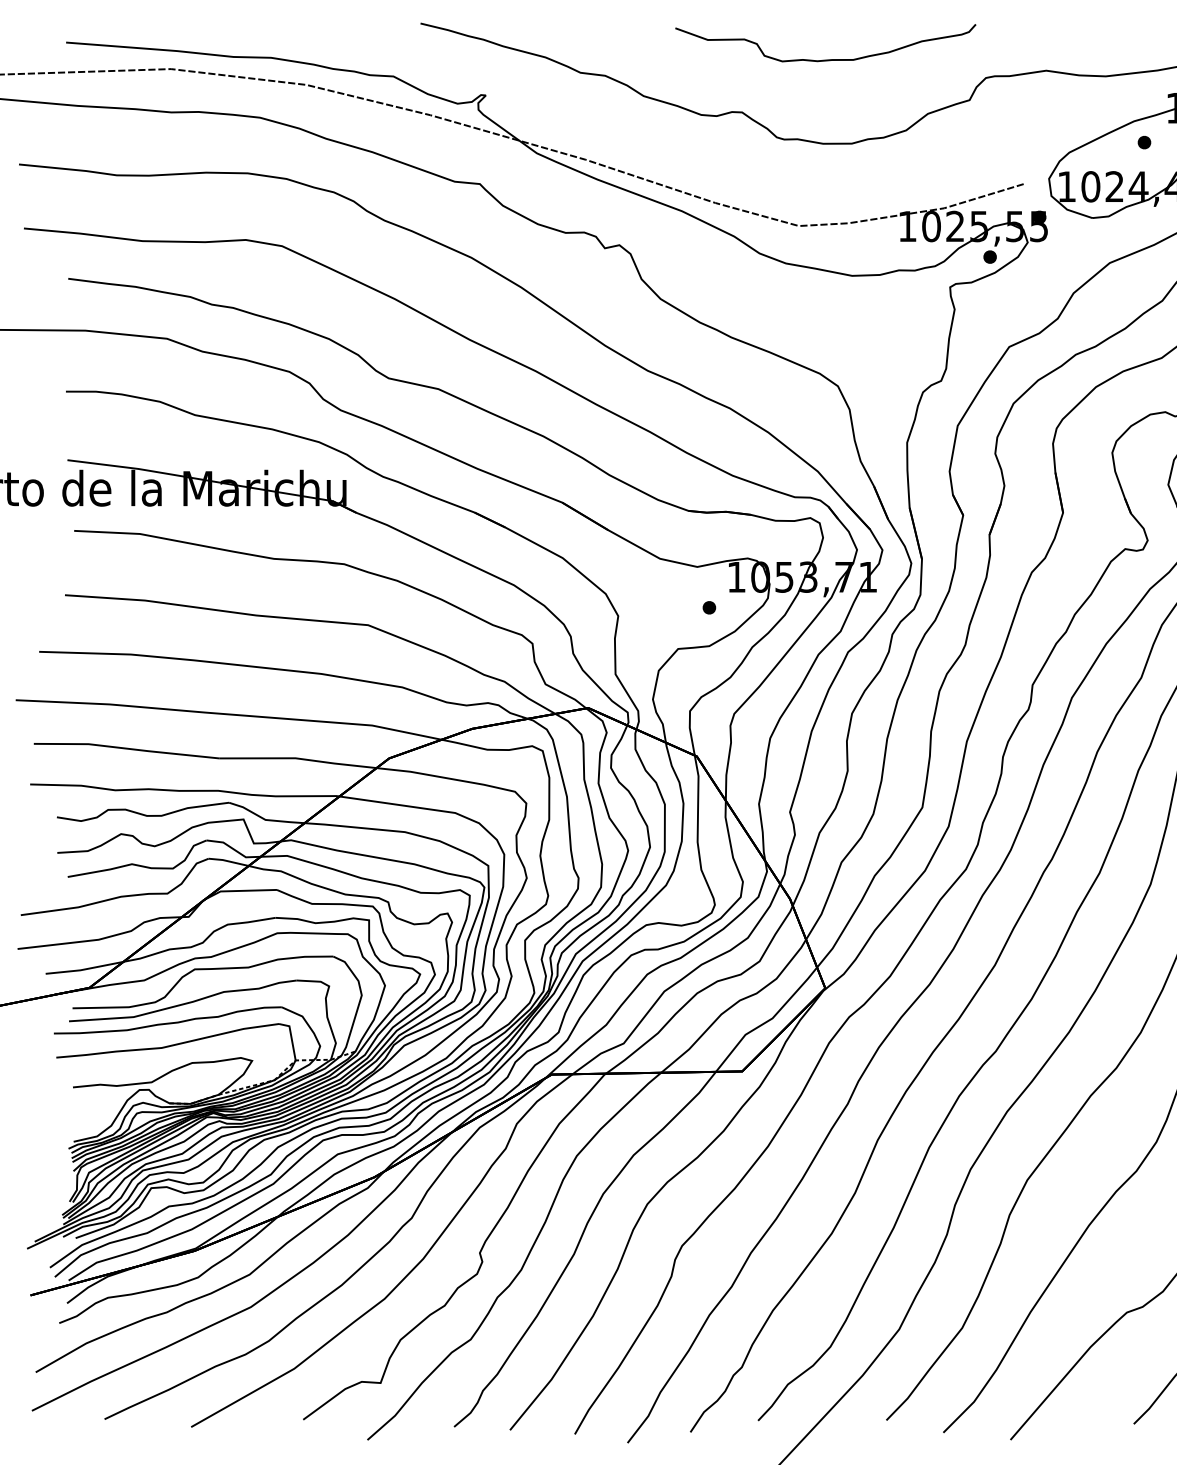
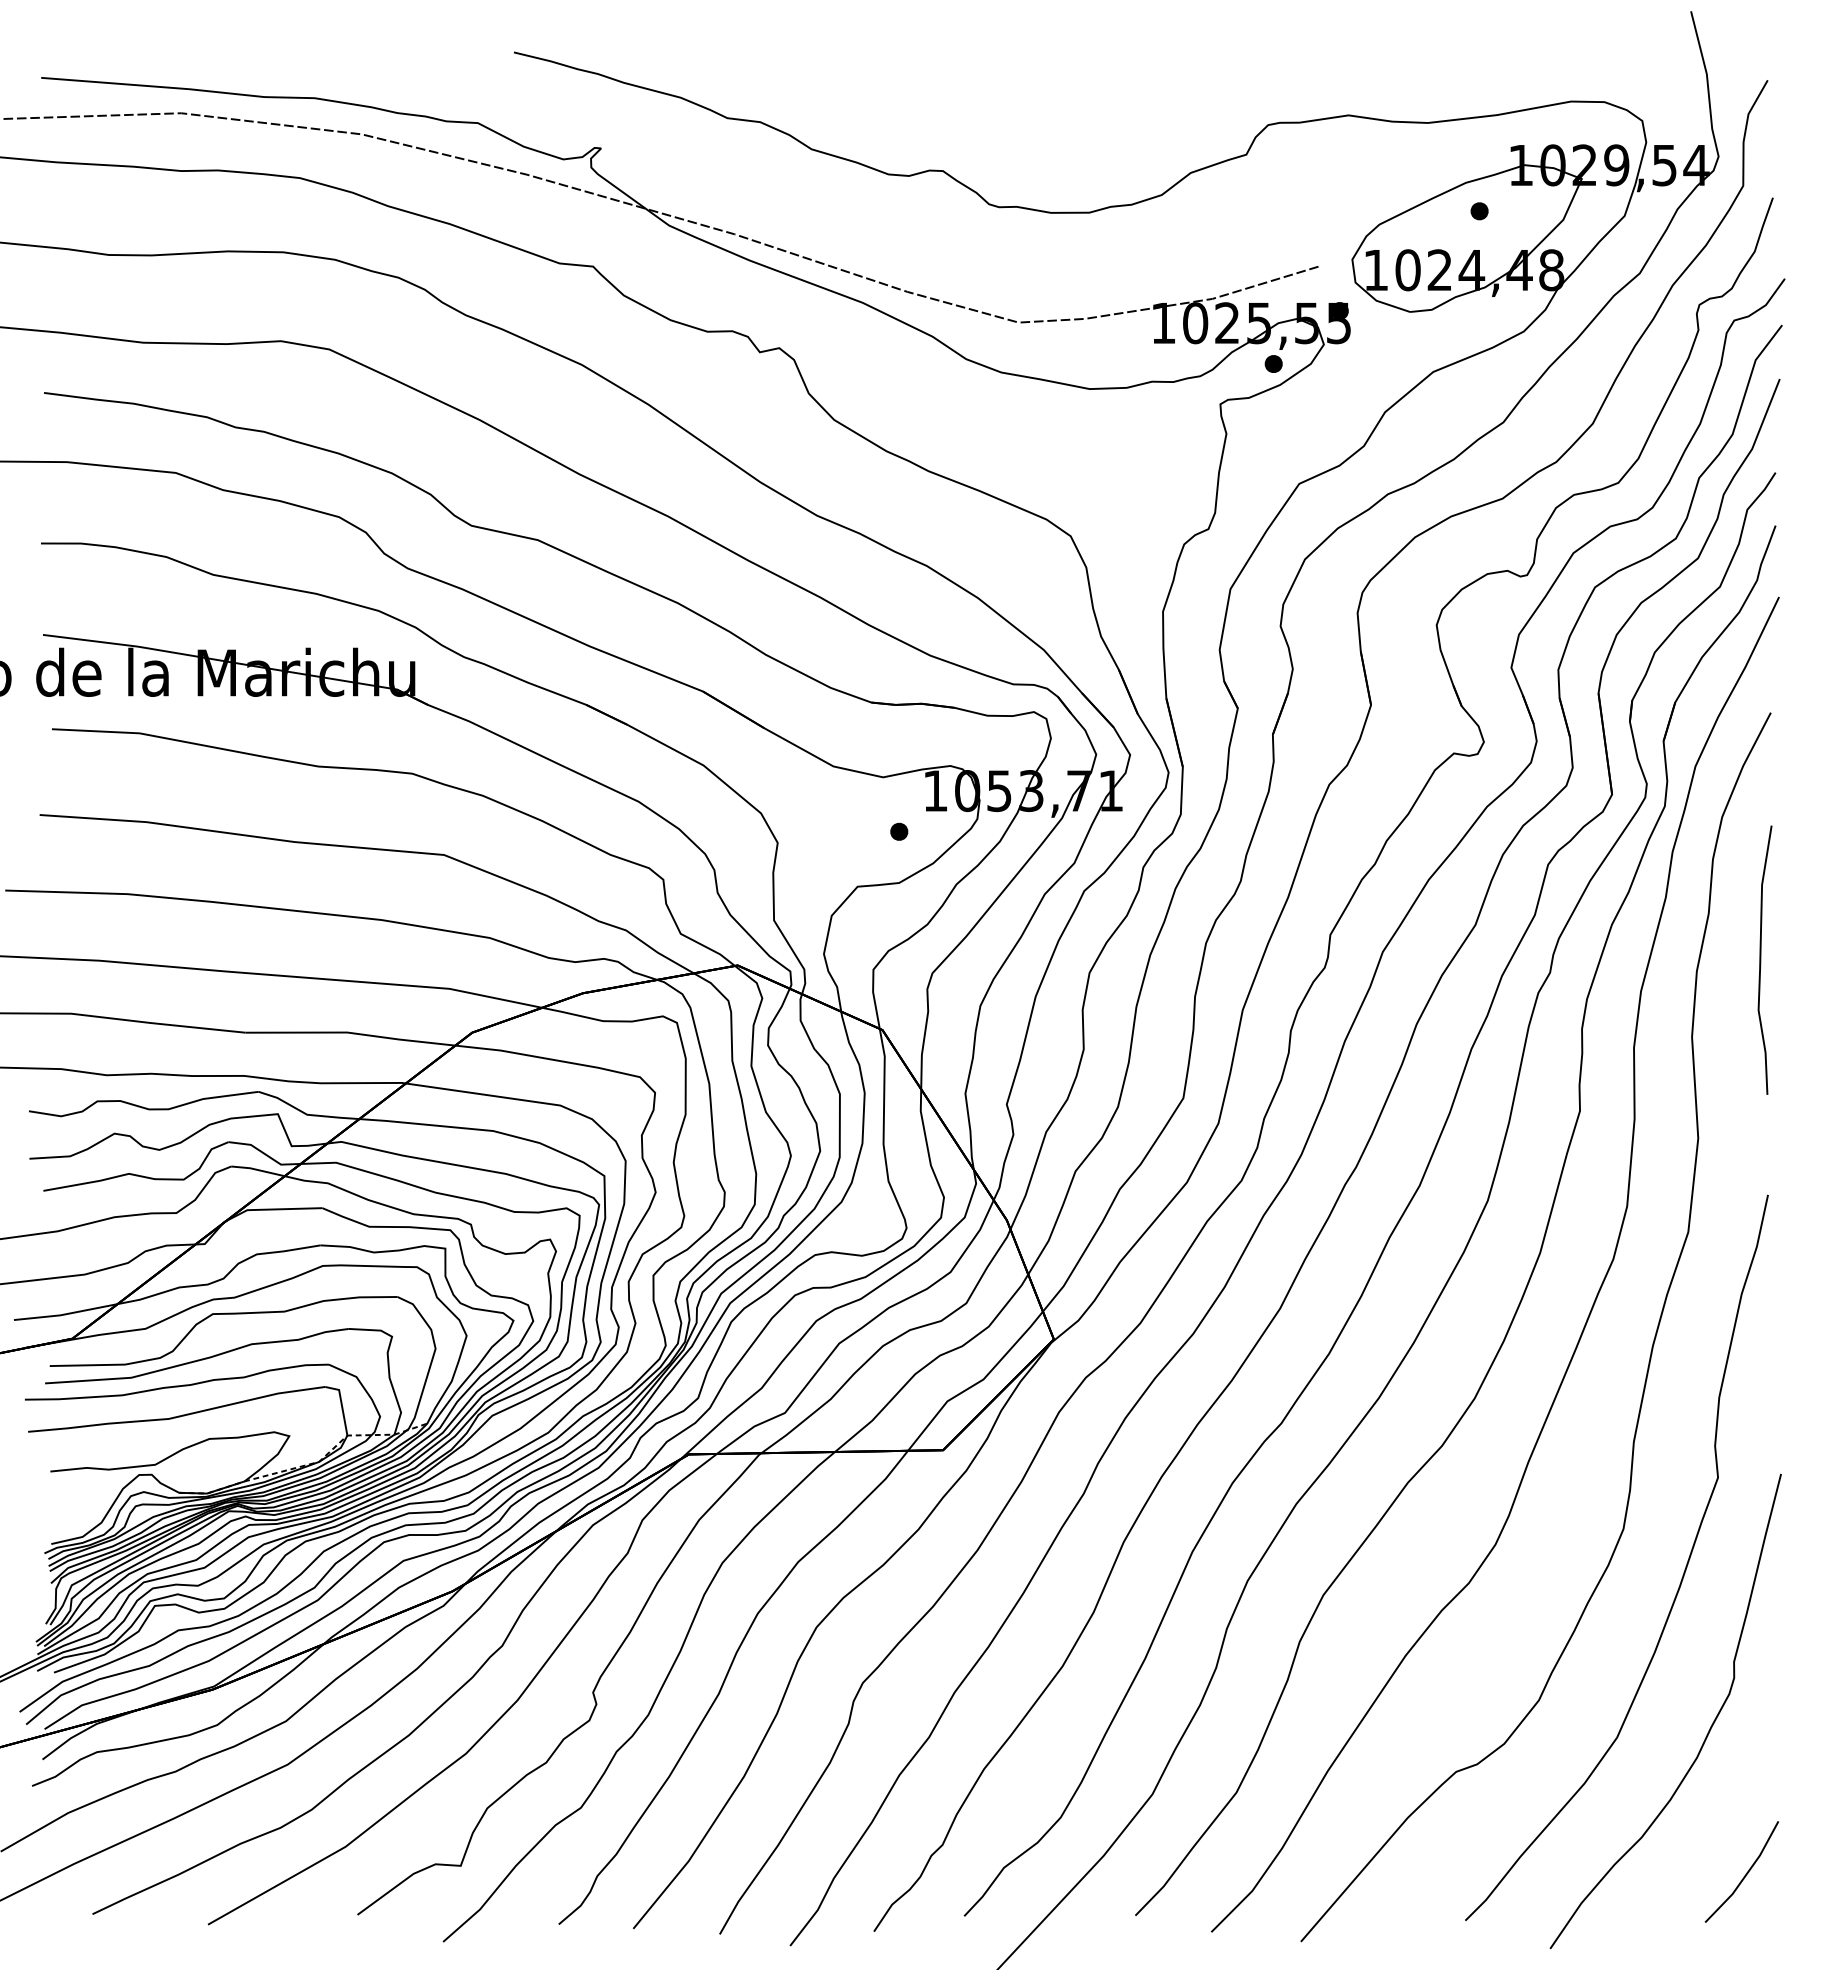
curve: (826, 59) -> (1055, 100), removed

